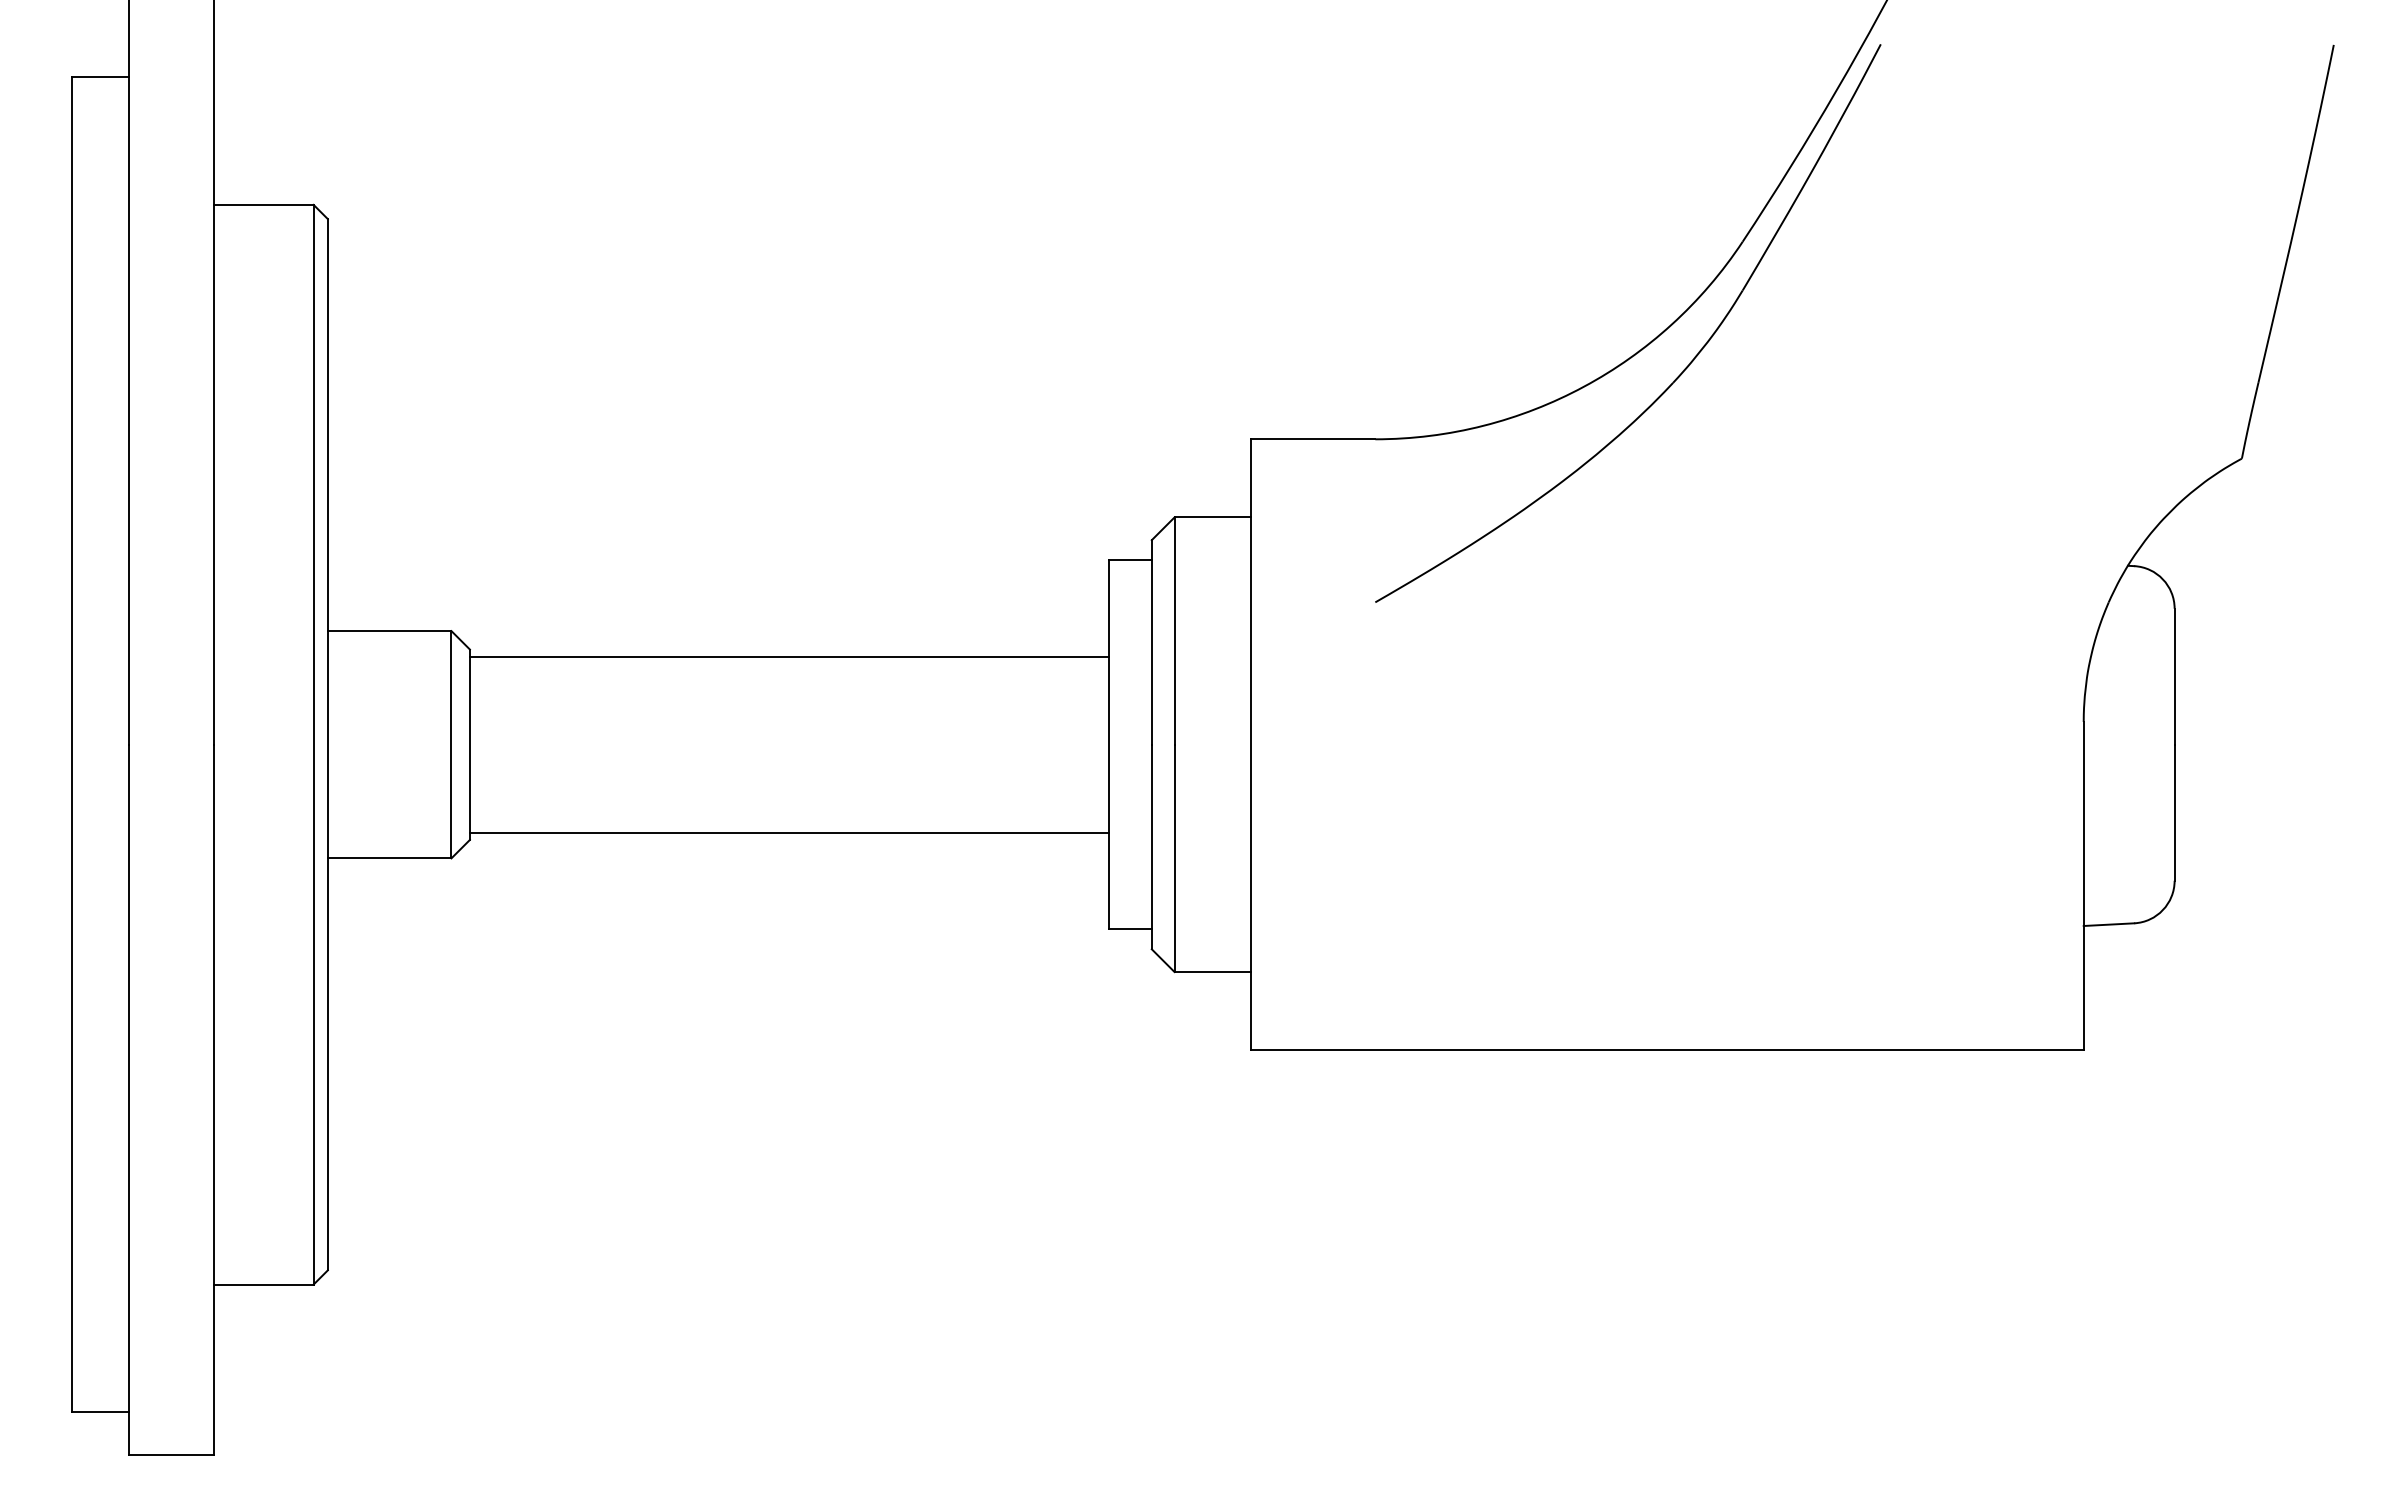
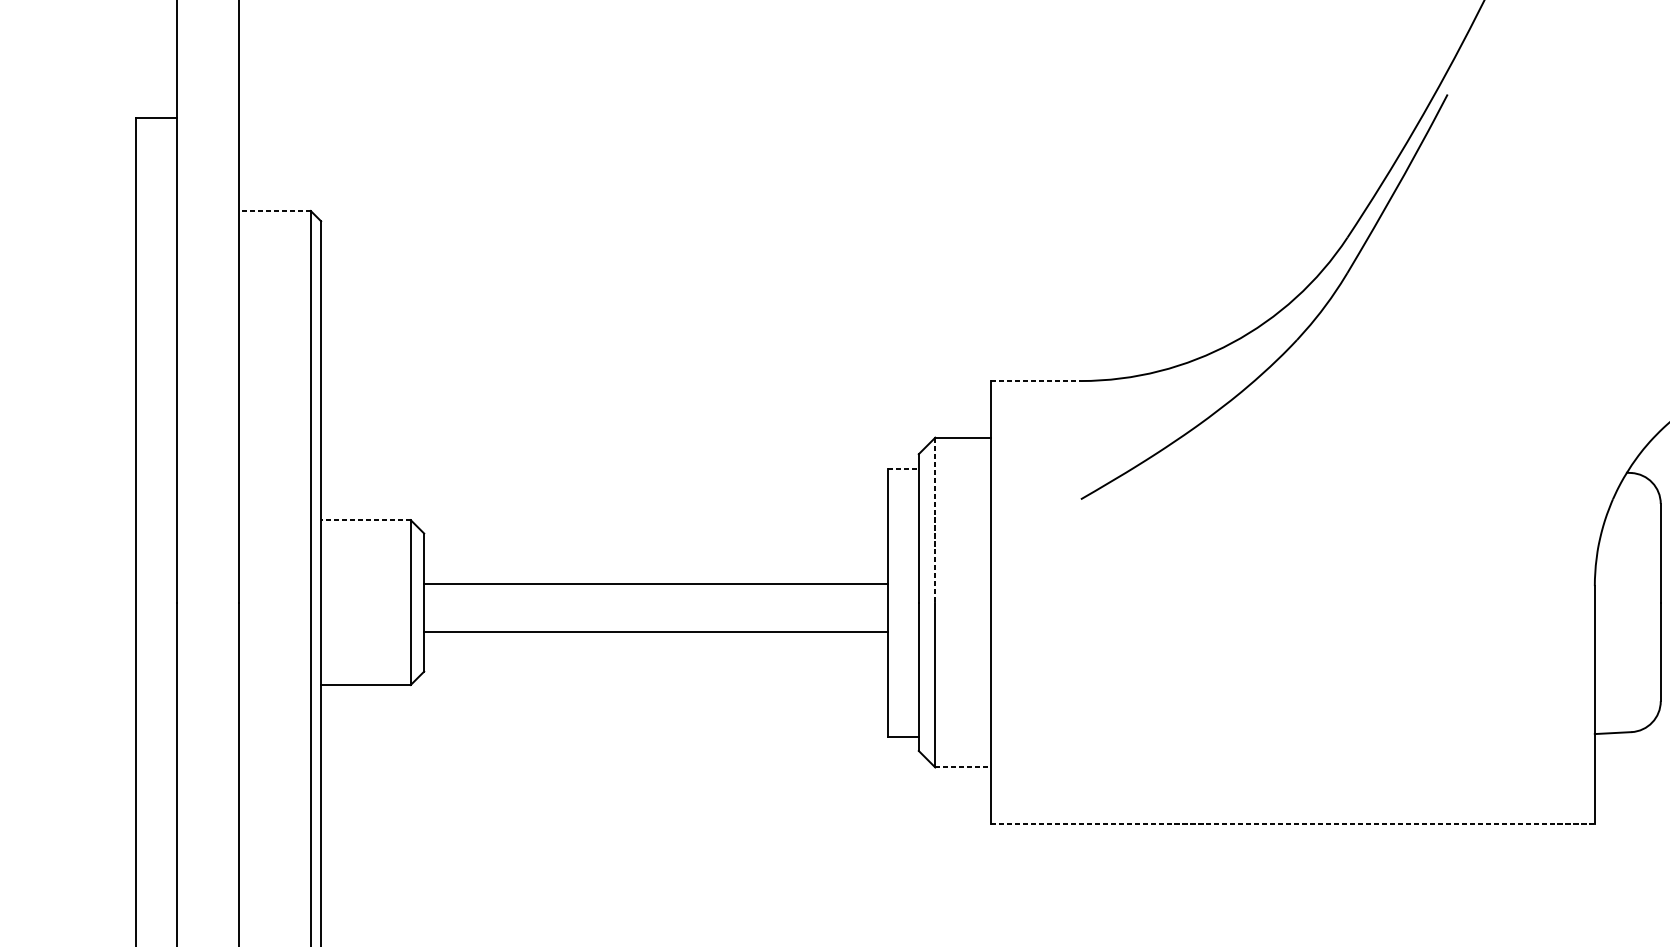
line: (263, 204) -> (274, 210), solid -> dashed
line: (1313, 439) -> (1036, 381), solid -> dashed
line: (1131, 560) -> (904, 468), solid -> dashed
line: (389, 631) -> (365, 520), solid -> dashed
line: (1174, 631) -> (935, 520), solid -> dashed
line: (789, 656) -> (655, 584), moved
line: (789, 832) -> (655, 631), moved
line: (1213, 972) -> (963, 767), solid -> dashed
line: (1667, 1050) -> (1292, 824), solid -> dashed

